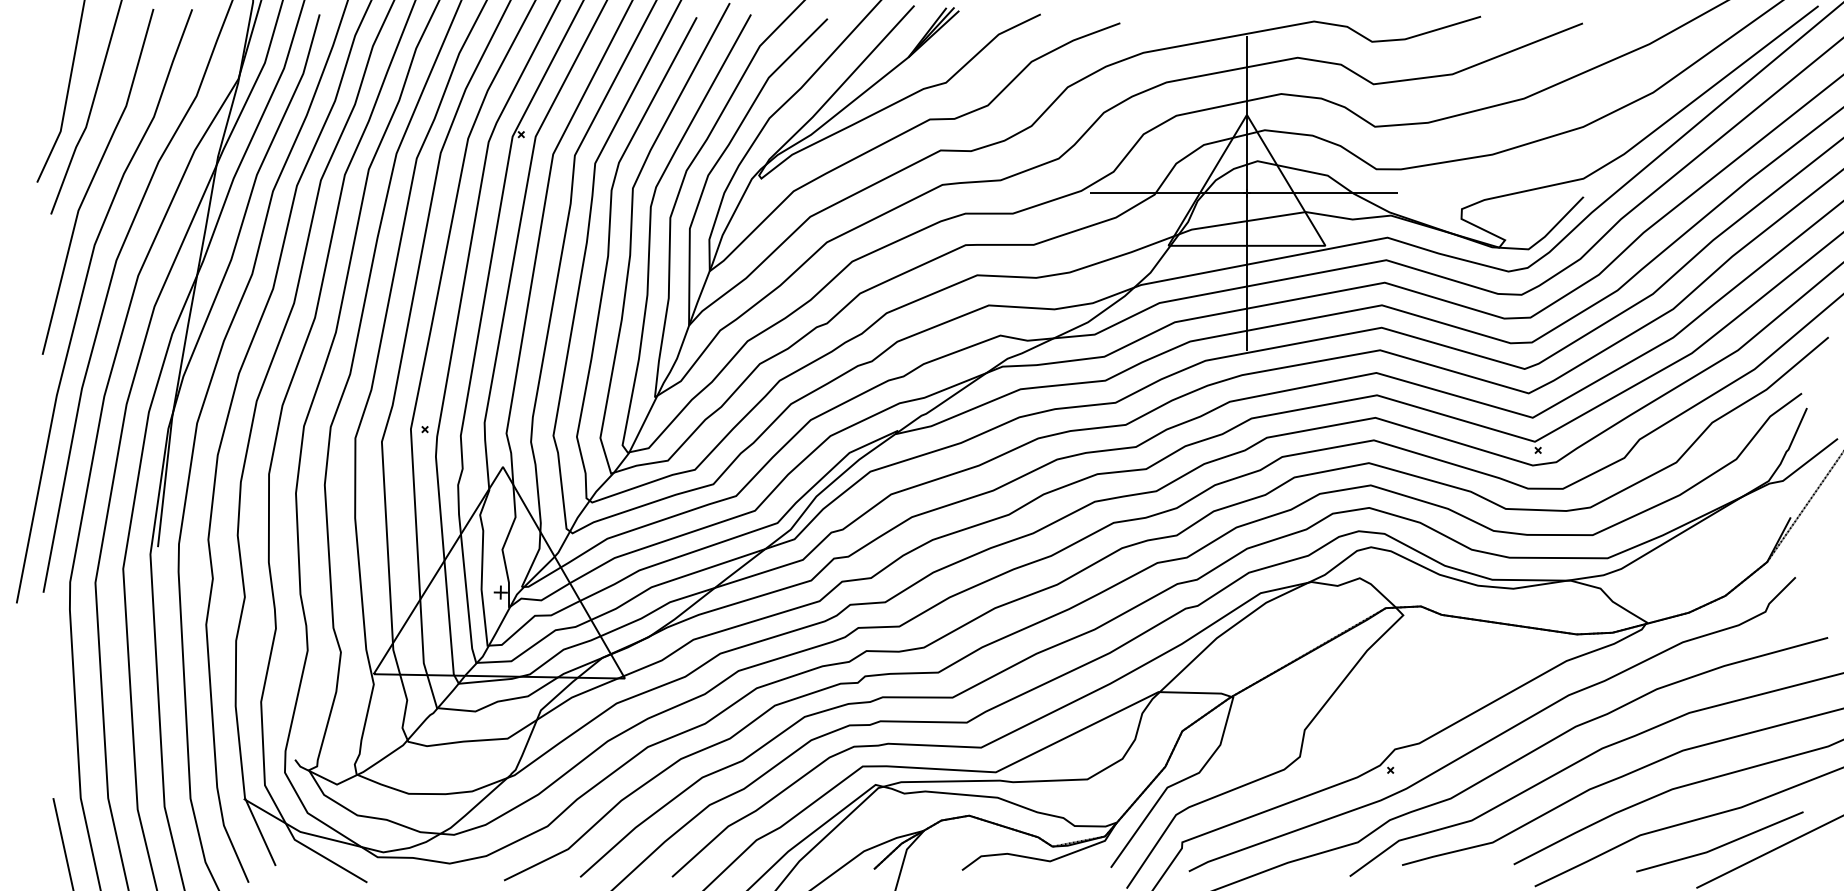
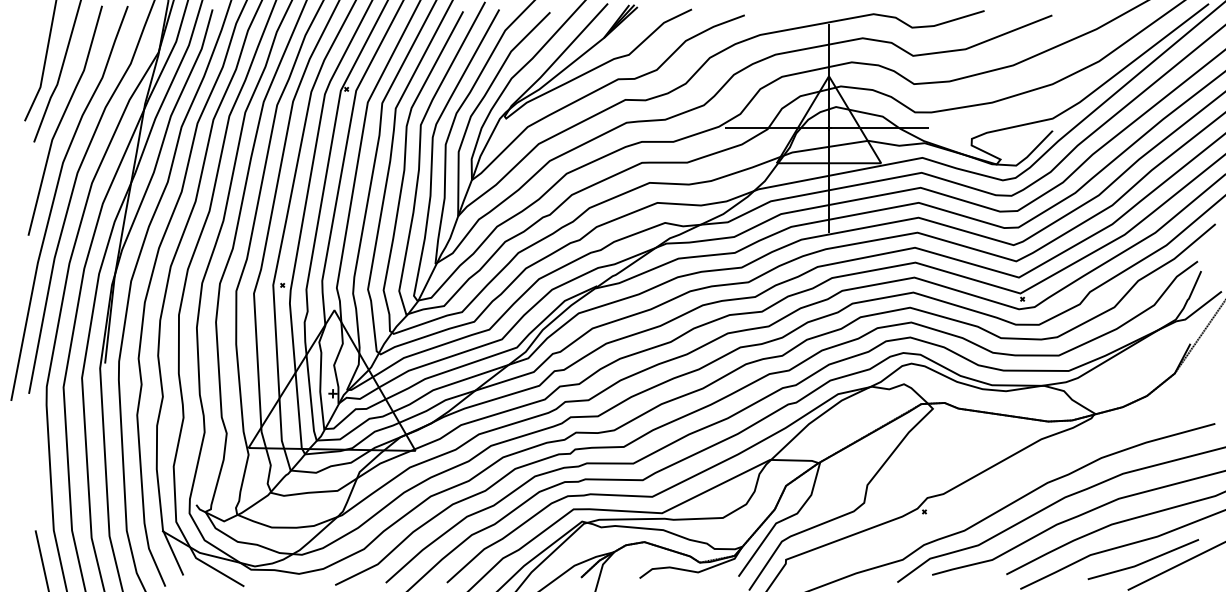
curve: (1498, 733) -> (996, 487), removed

